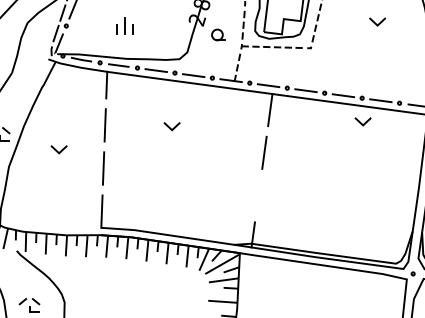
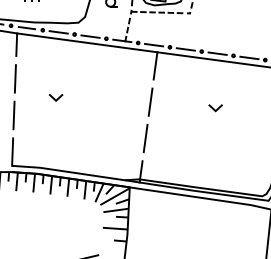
line: (361, 122) -> (214, 108), moved
line: (170, 127) -> (54, 98), moved
line: (258, 195) -> (145, 138), added

